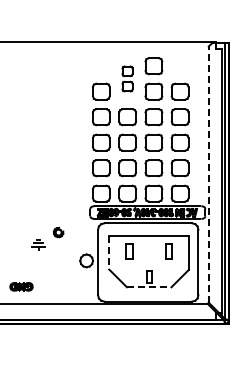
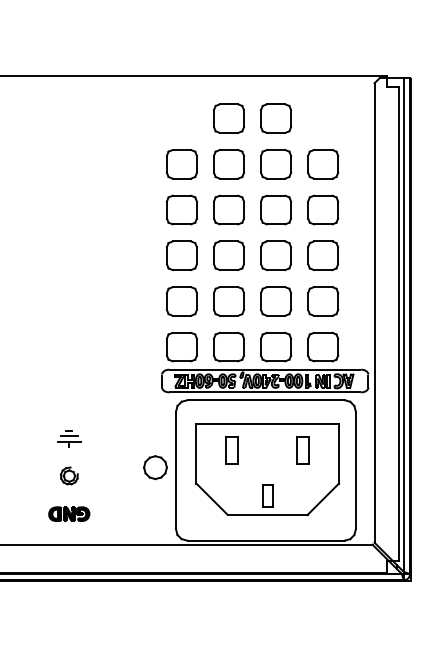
part: (127, 78) -> (228, 140), size x1.67
line: (208, 174) -> (373, 312), dashed -> solid
part: (58, 232) -> (69, 475), moved
line: (109, 253) -> (196, 454), dashed -> solid
part: (21, 286) -> (69, 513), moved
line: (149, 287) -> (268, 515), dashed -> solid

